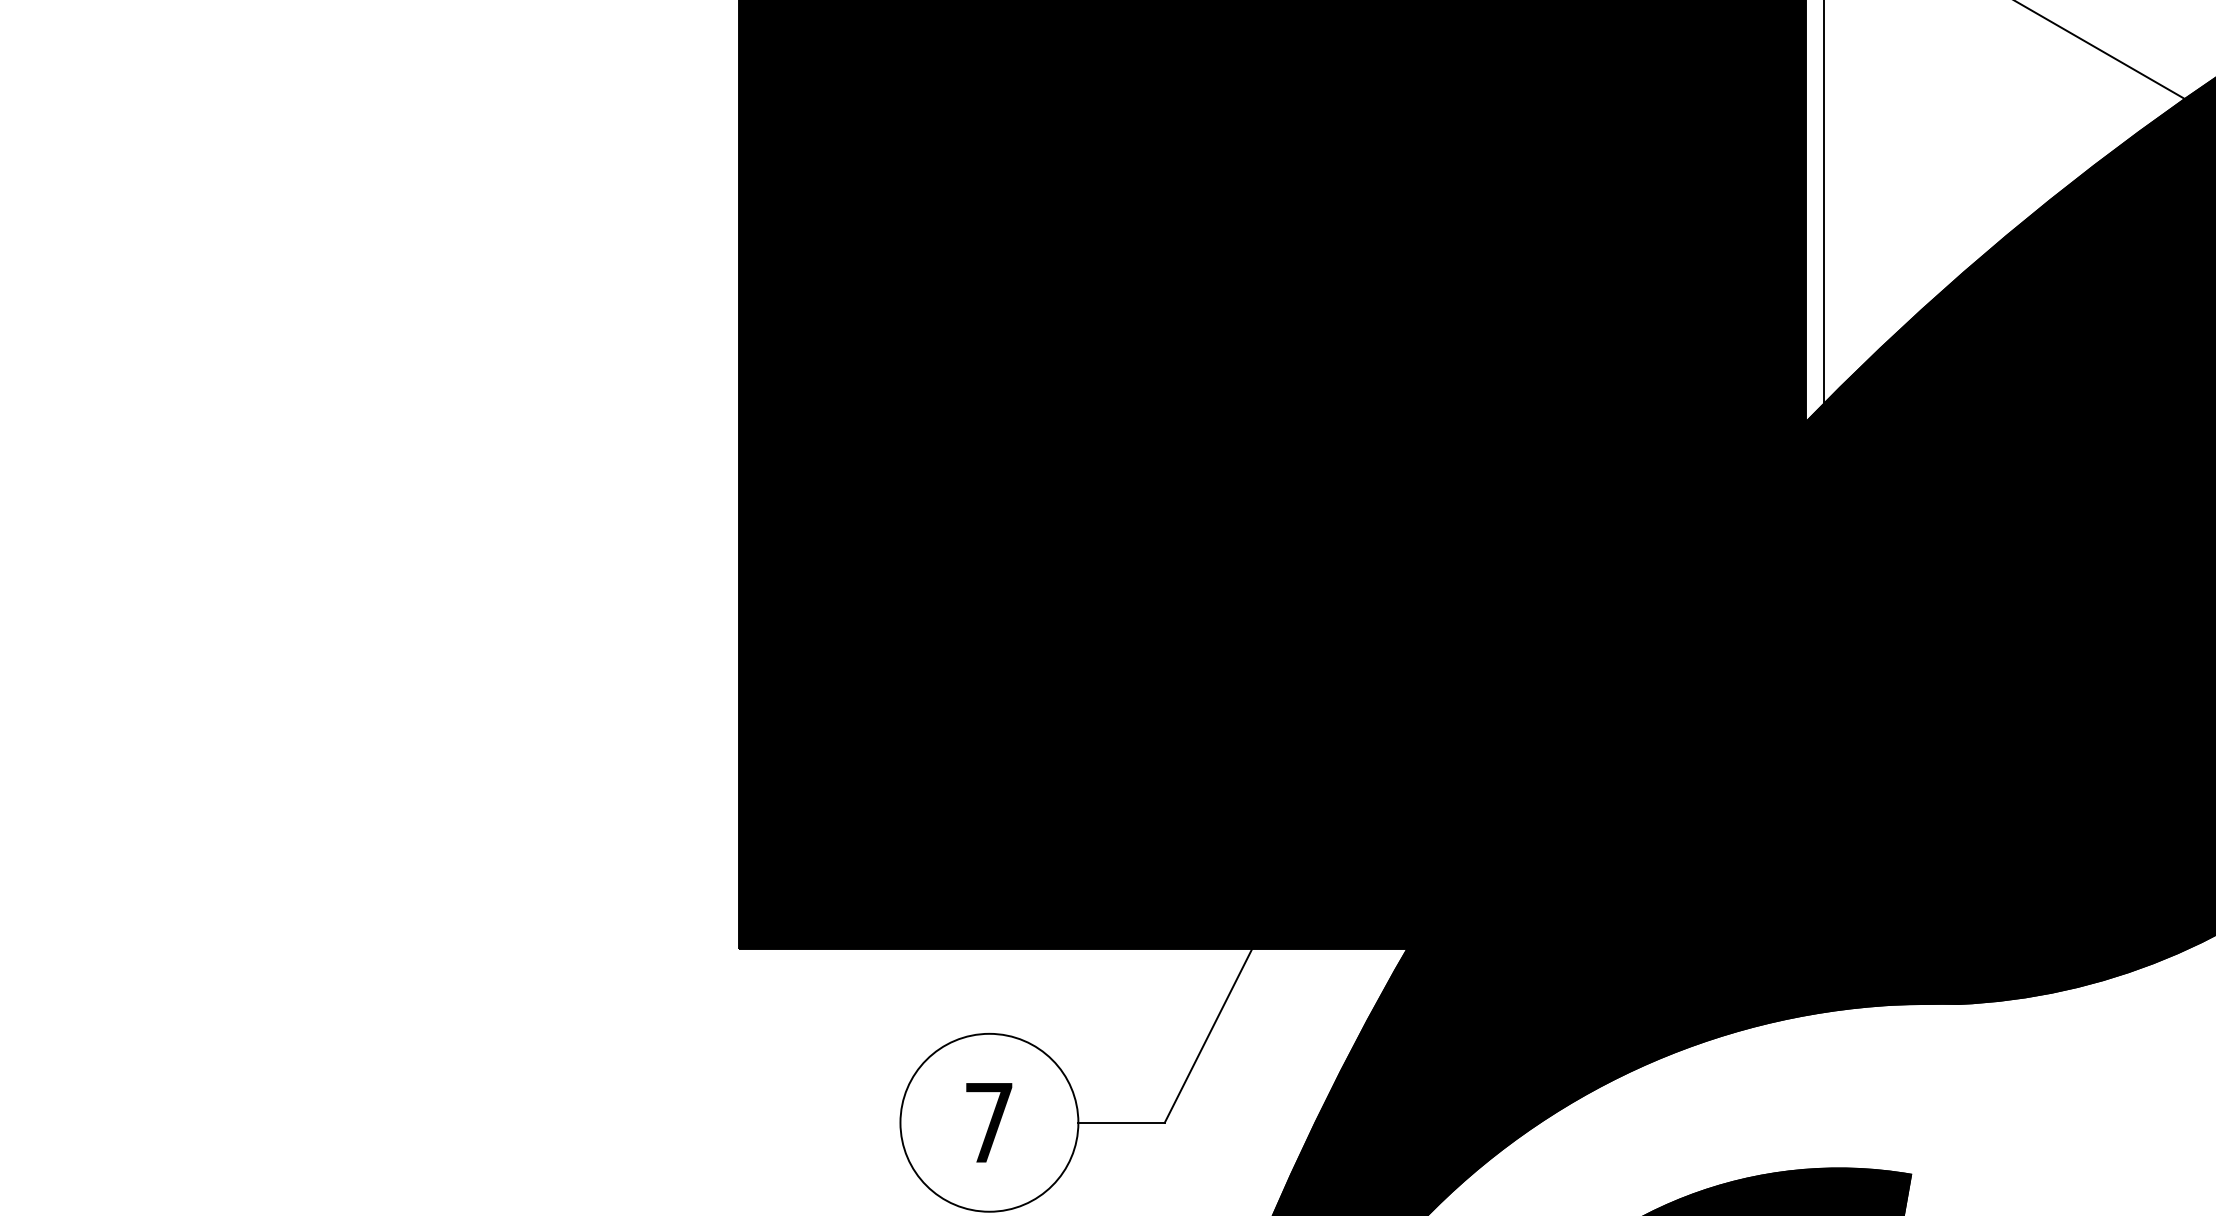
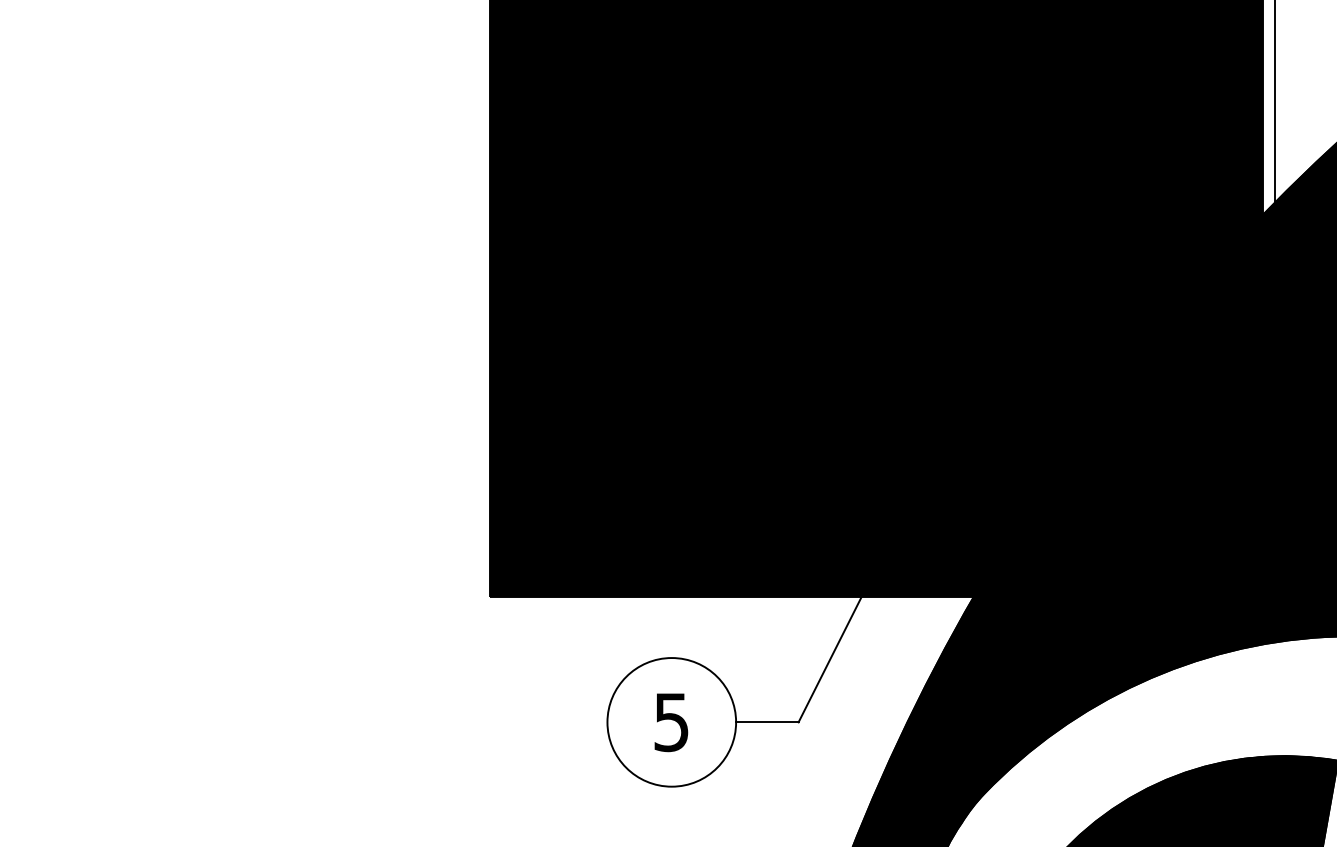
text: (988, 1123) -> (671, 722), 7 -> 5

